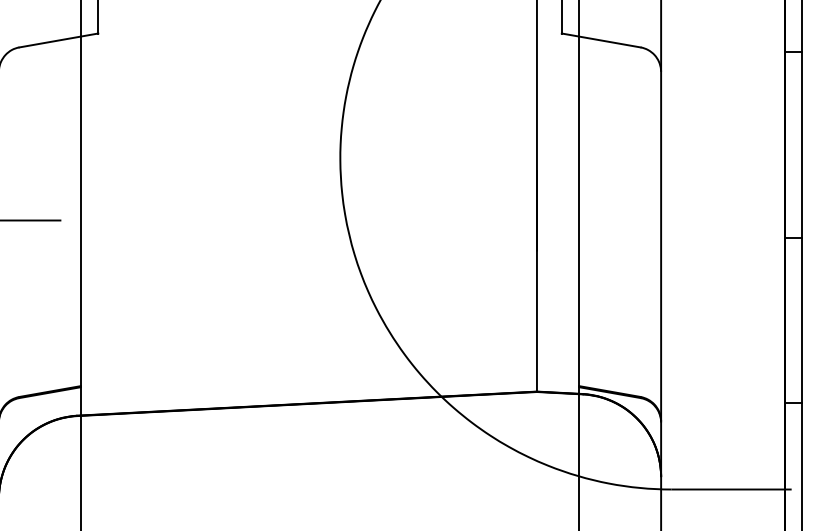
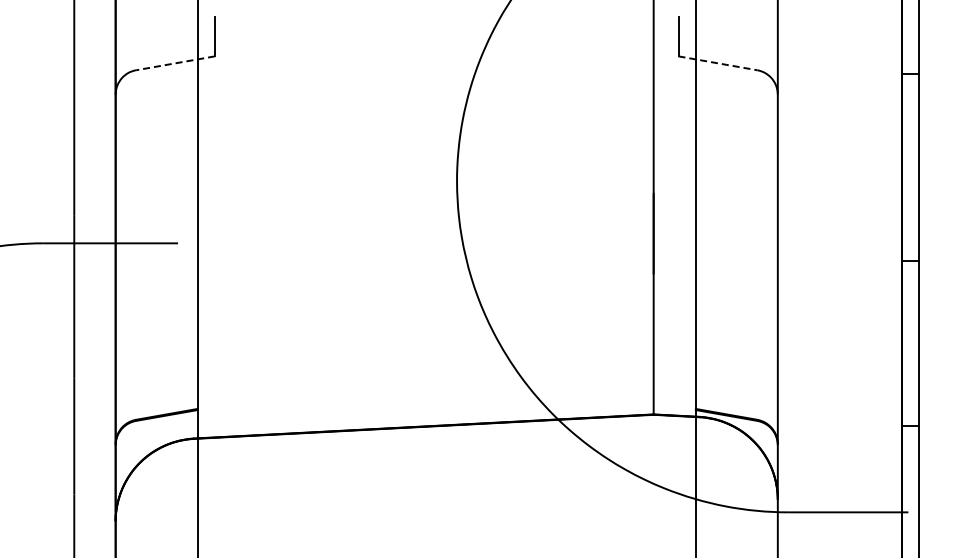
line: (58, 40) -> (175, 63), solid -> dashed
line: (601, 40) -> (718, 63), solid -> dashed

